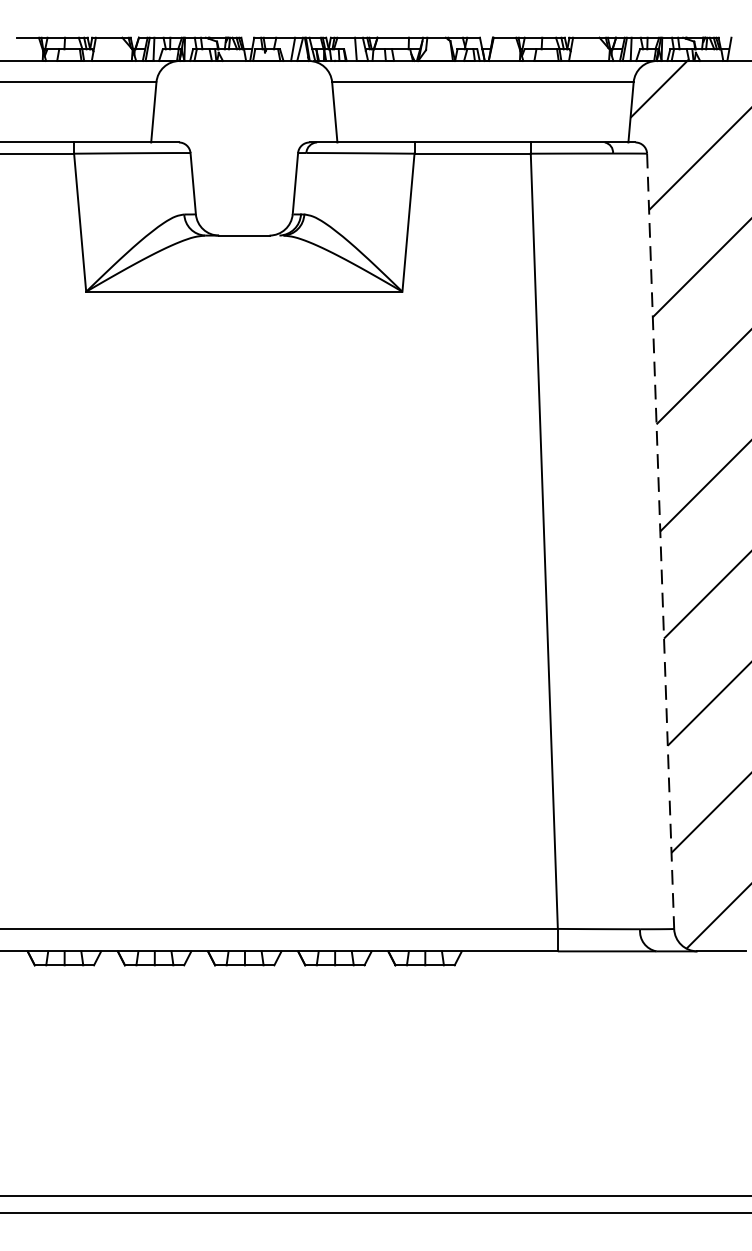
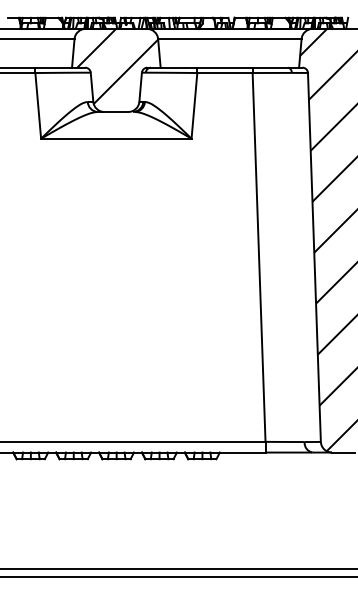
hatch: (246, 139) -> (117, 66), added
line: (660, 541) -> (314, 257), dashed -> solid

